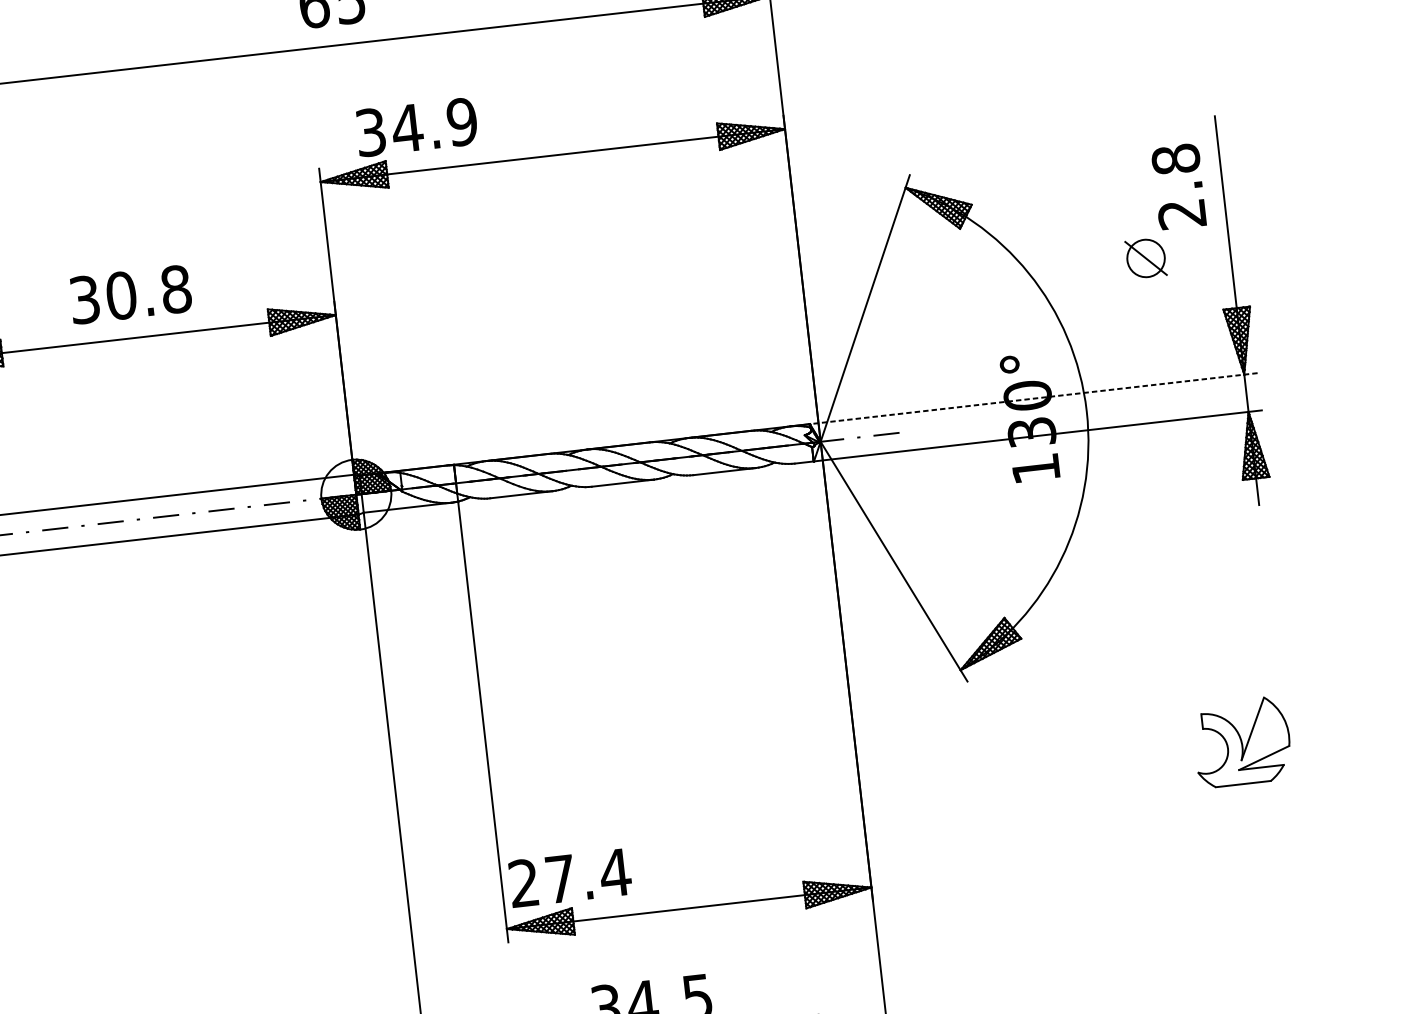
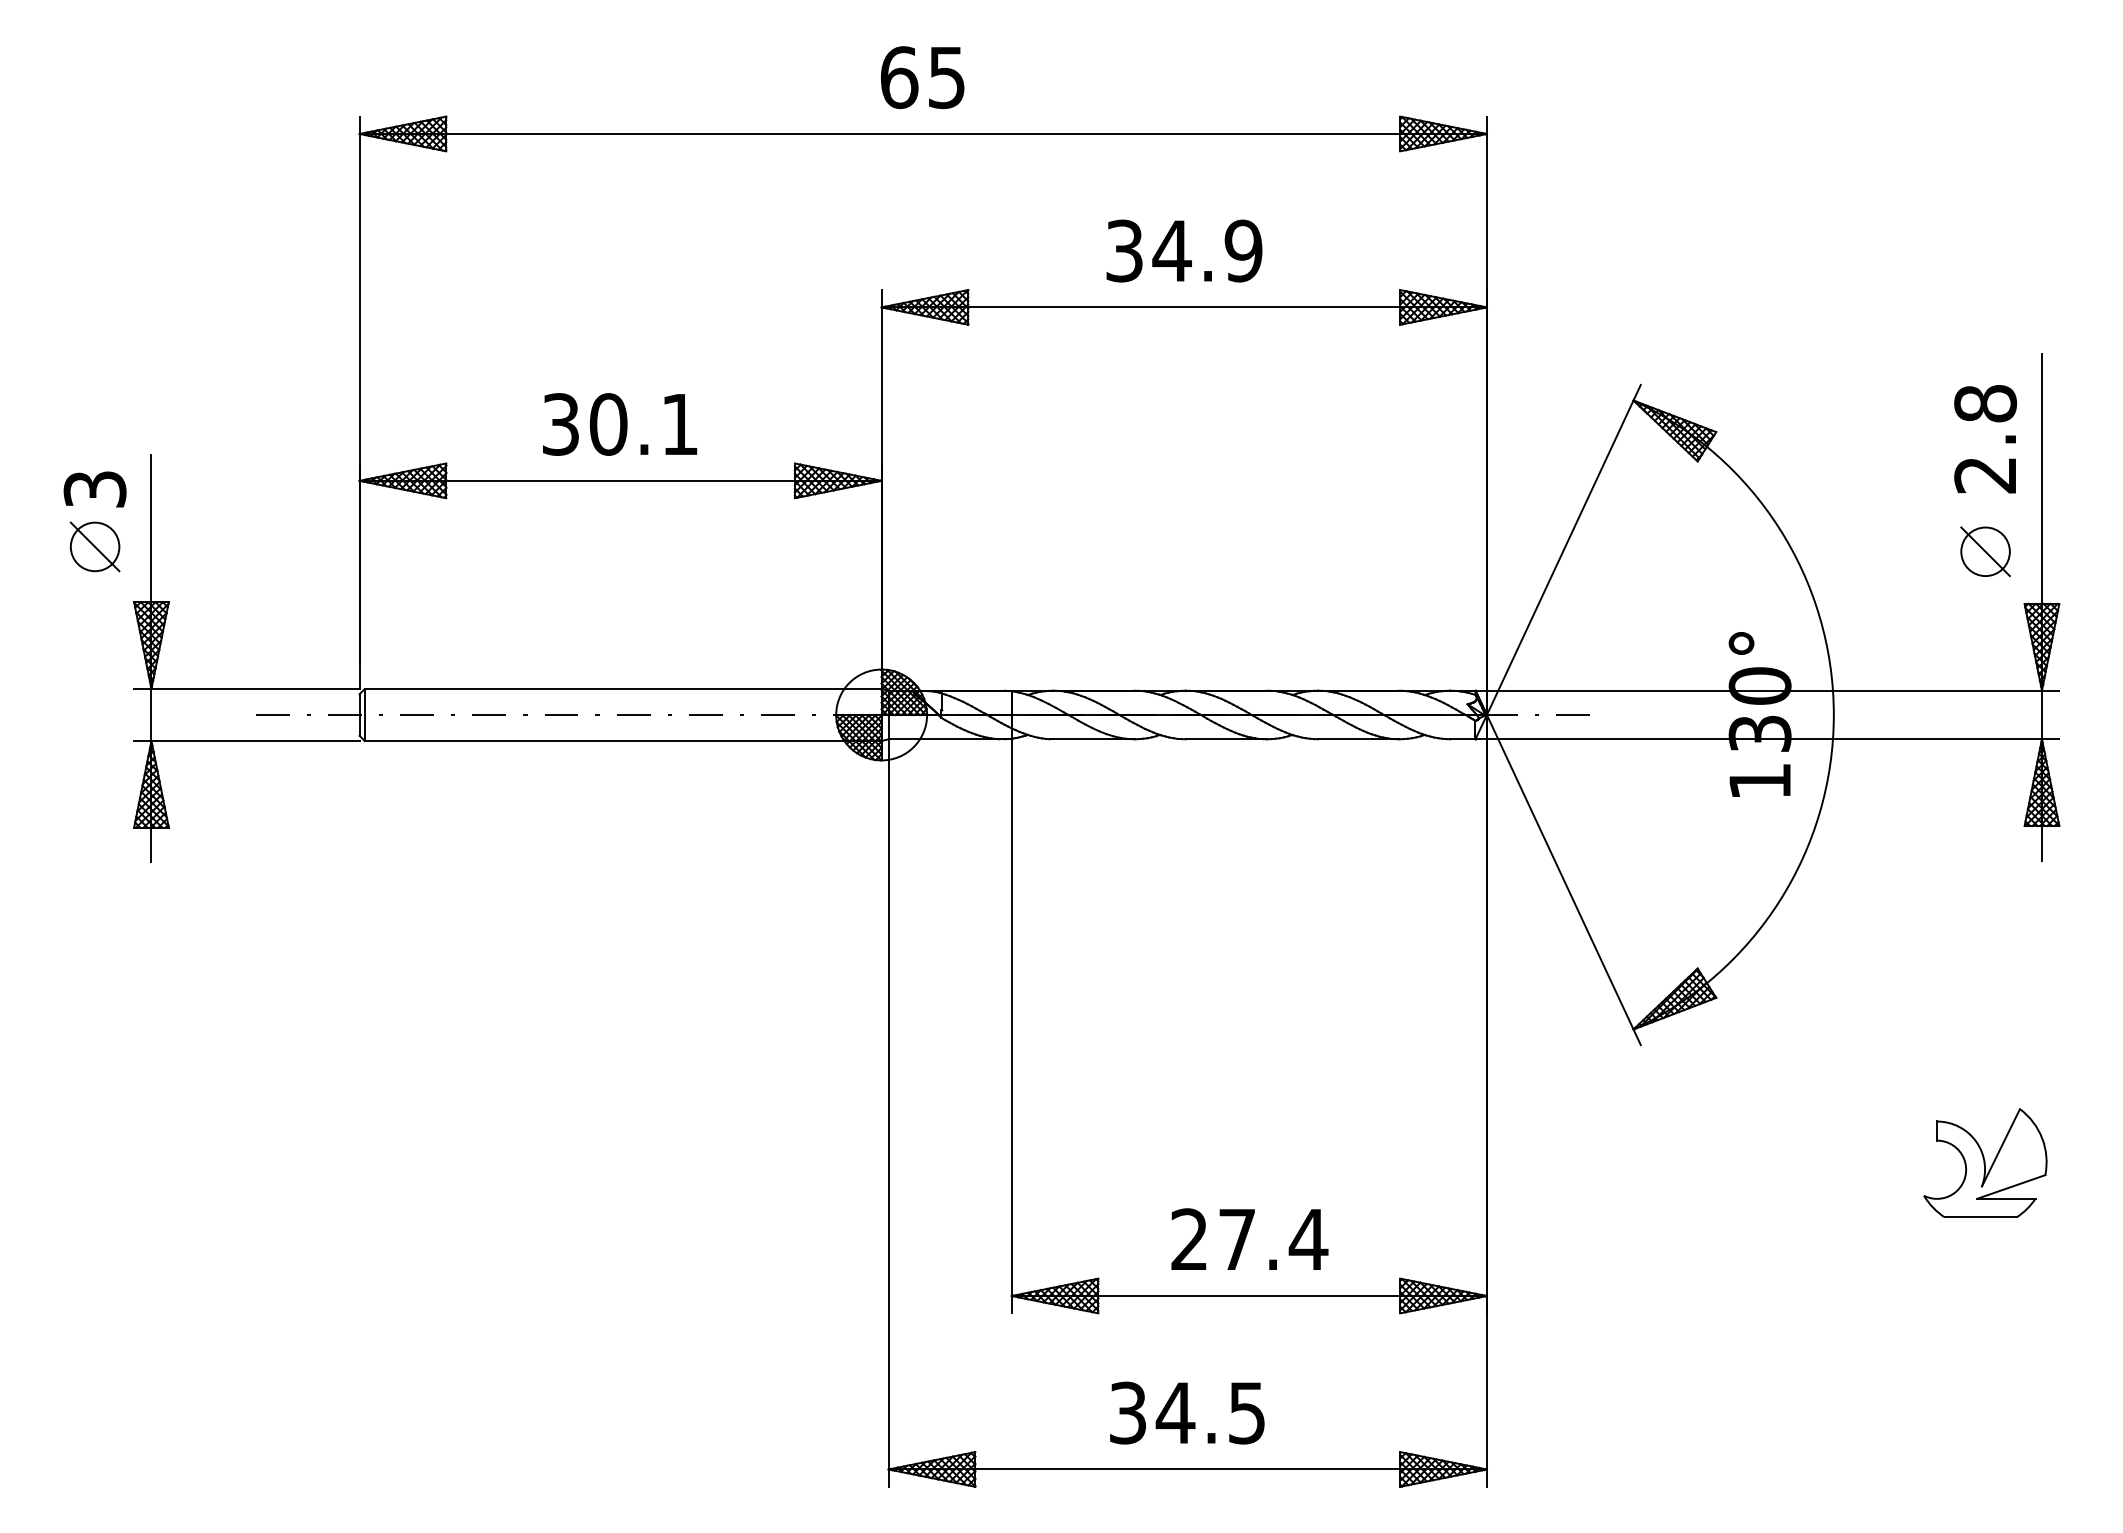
text: (416, 126) -> (1184, 250), moved
part: (1145, 258) -> (1985, 551), moved
text: (175, 289) -> (679, 424), 30.8 -> 30.1
line: (1033, 398) -> (1767, 690), dashed -> solid
text: (569, 877) -> (1249, 1238), moved

